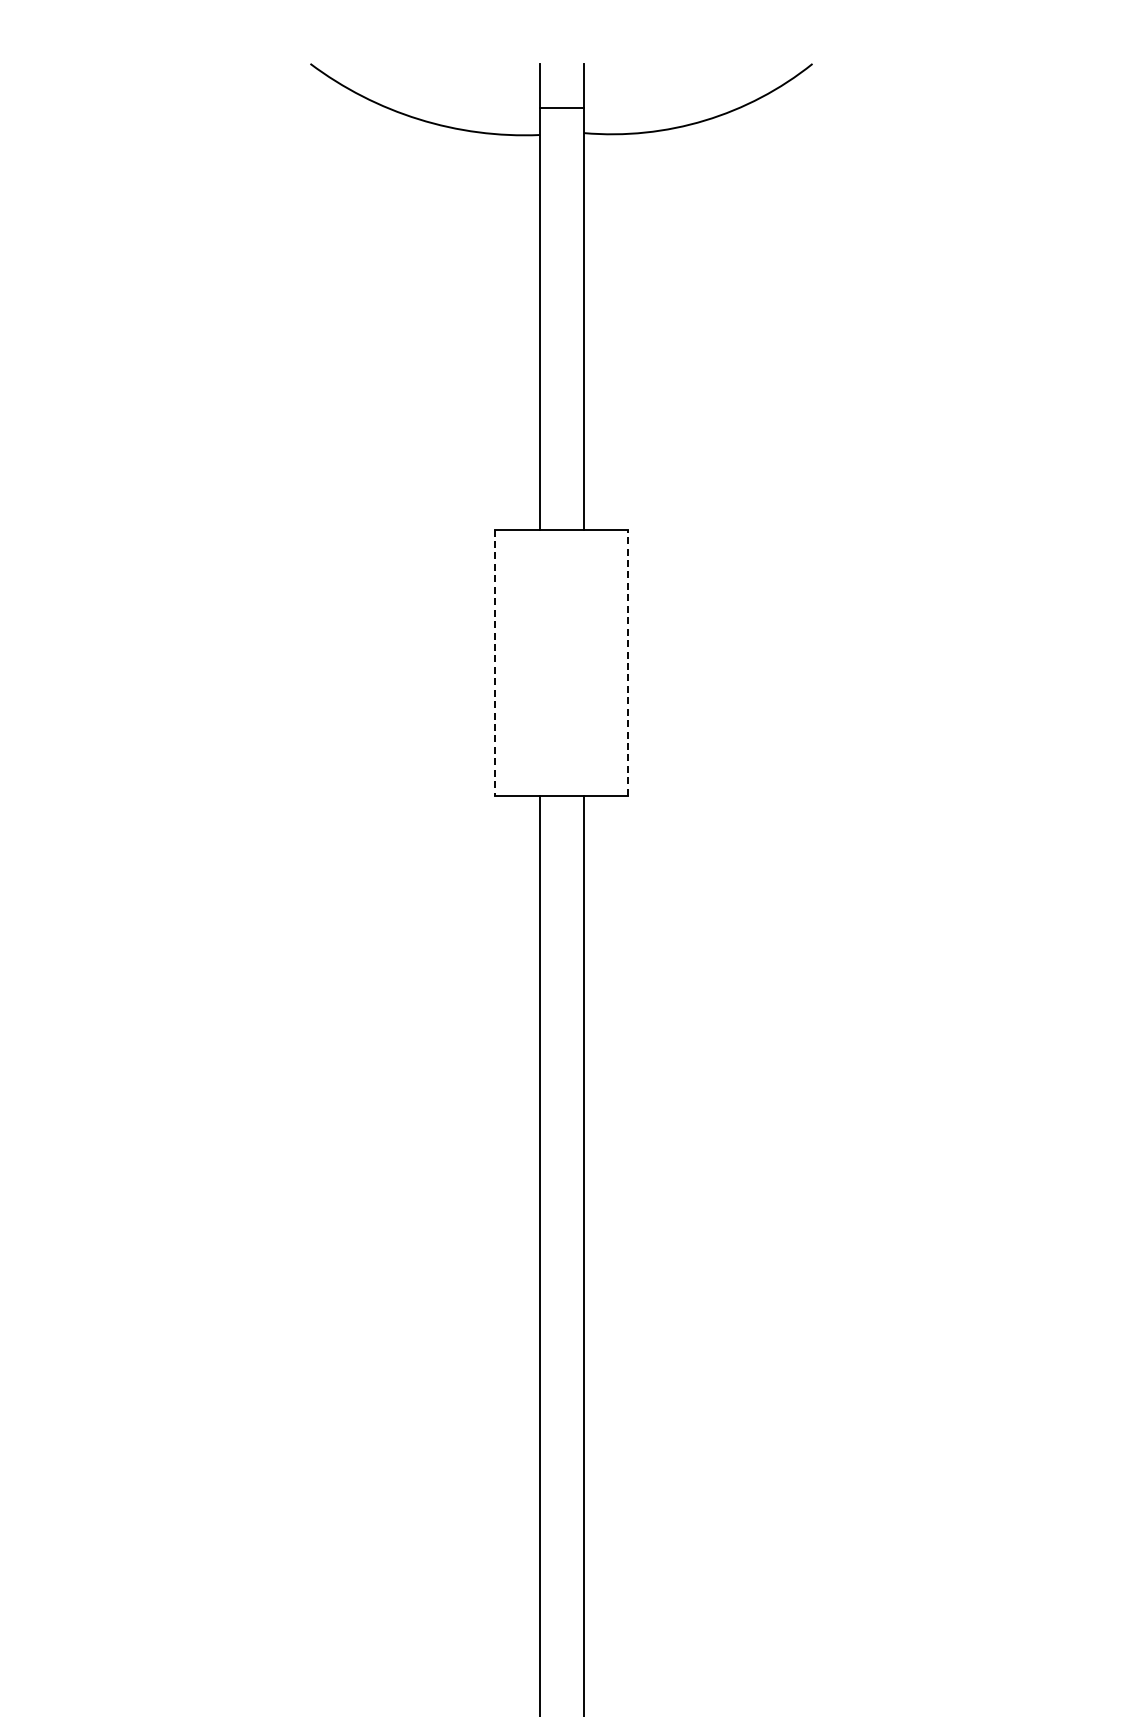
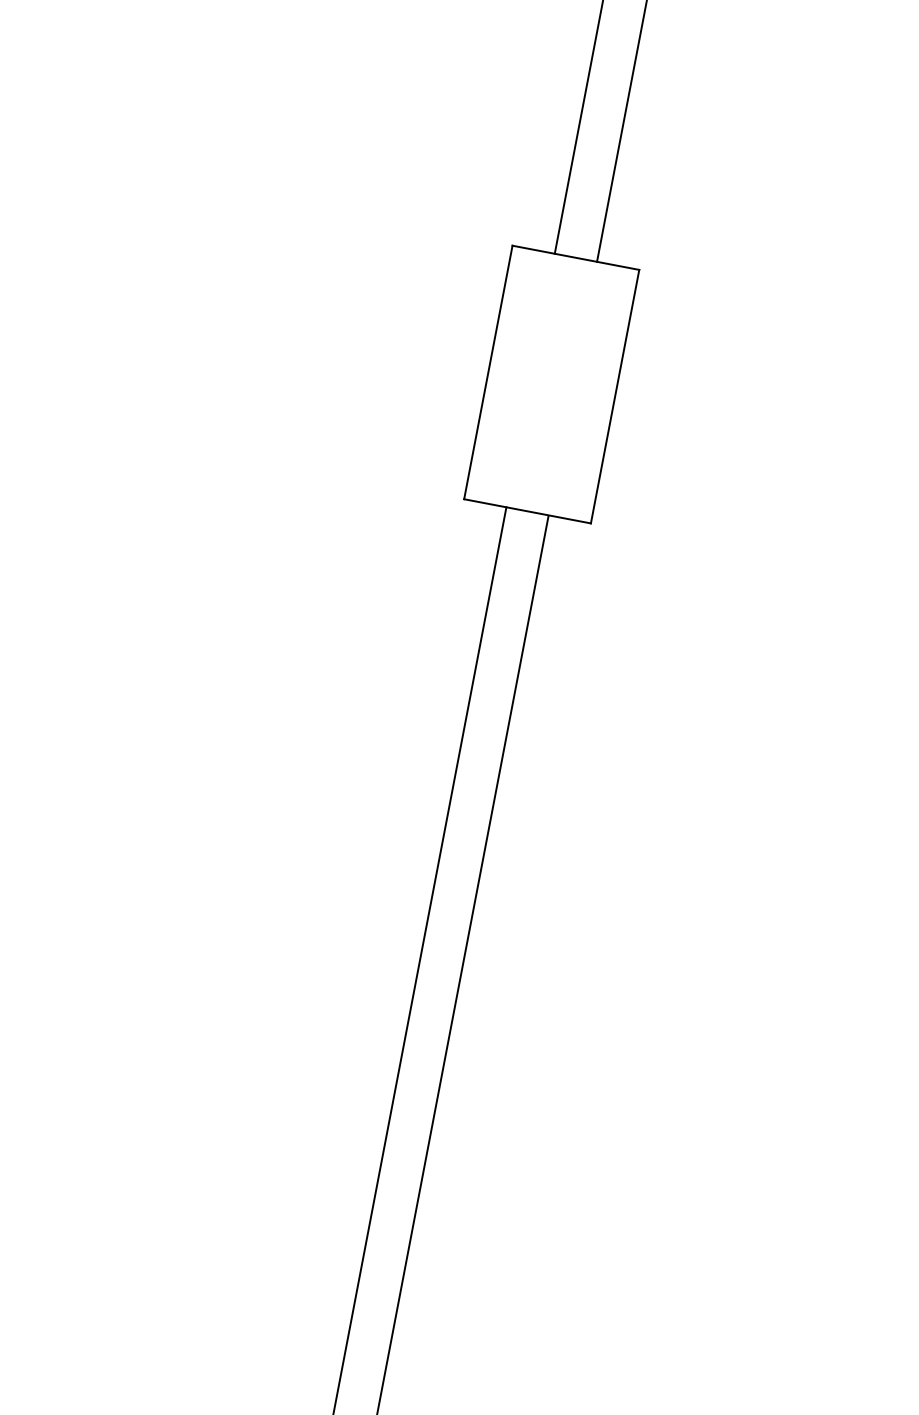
line: (628, 662) -> (615, 396), dashed -> solid
line: (495, 663) -> (488, 373), dashed -> solid

